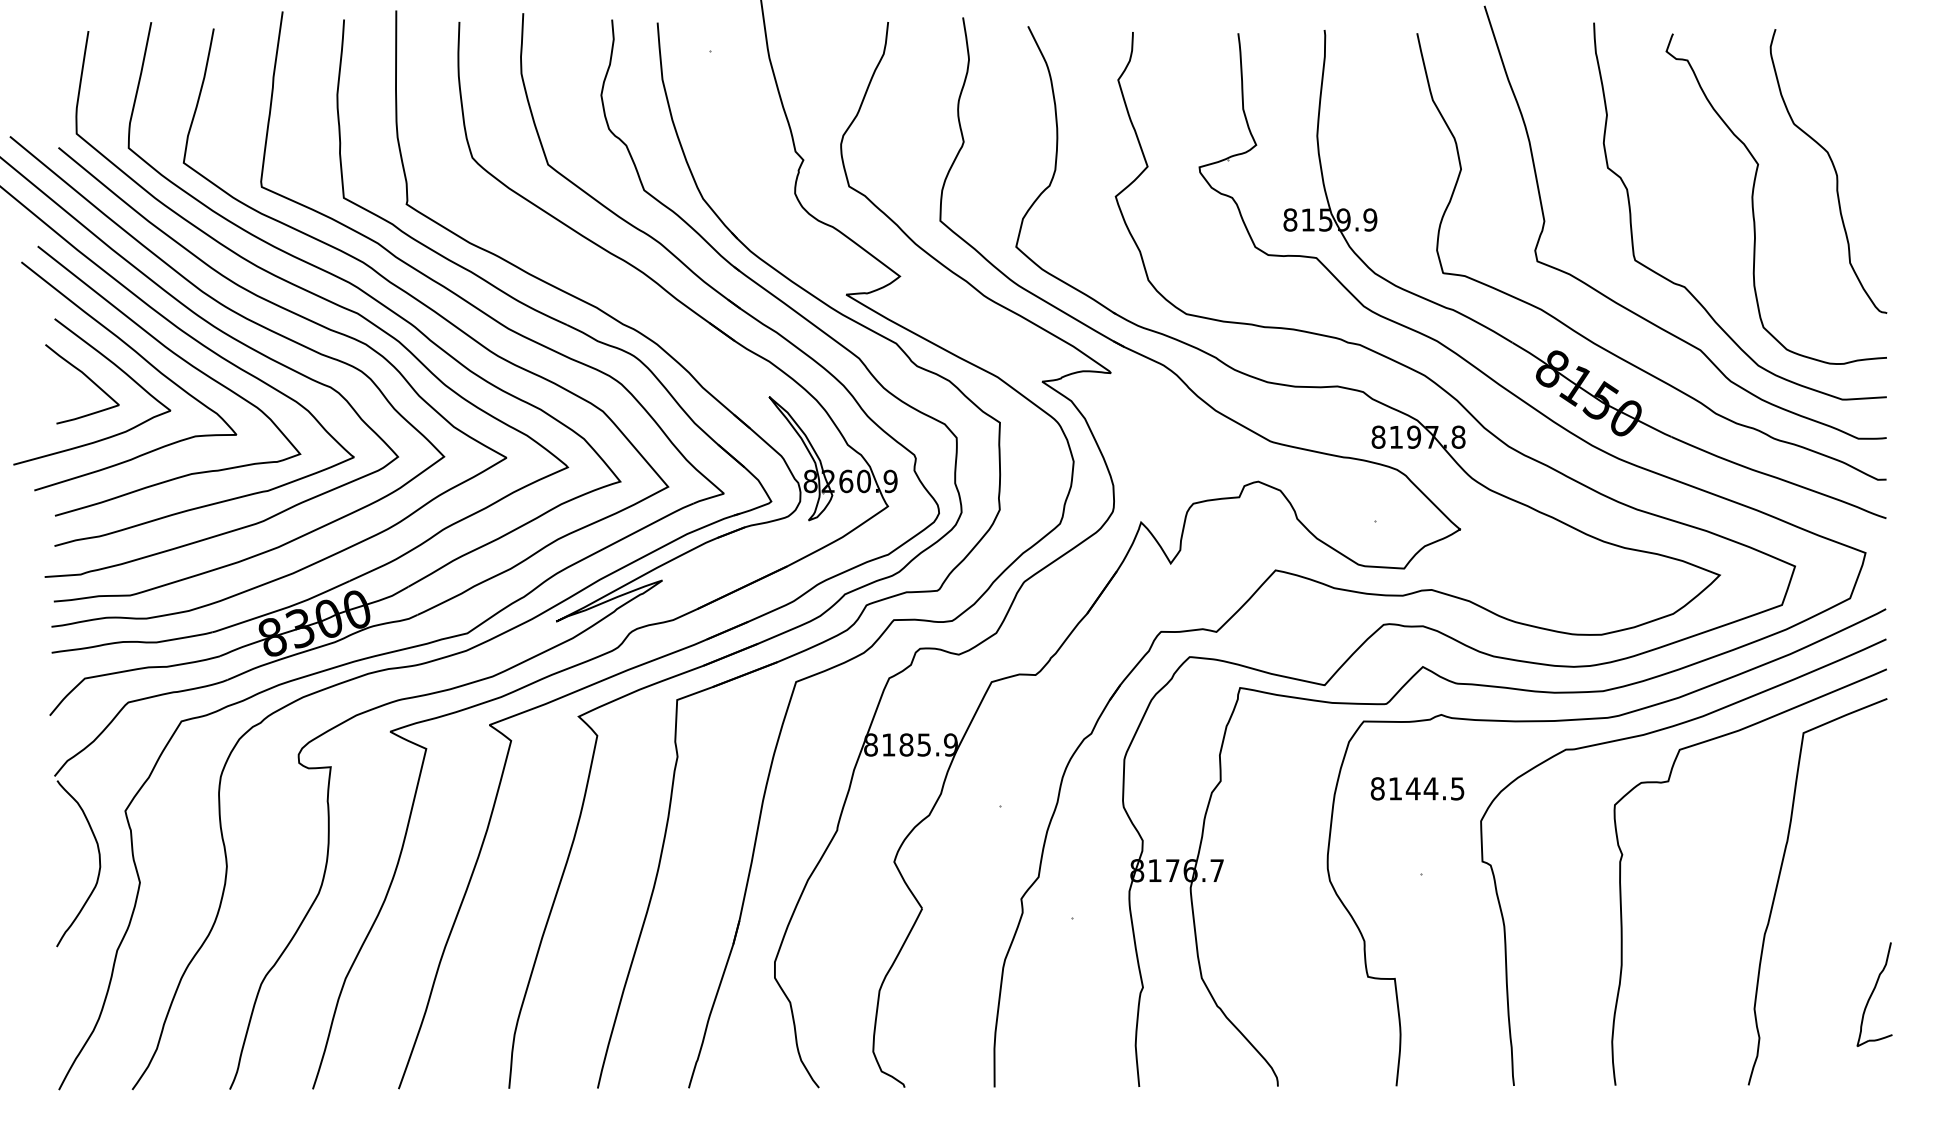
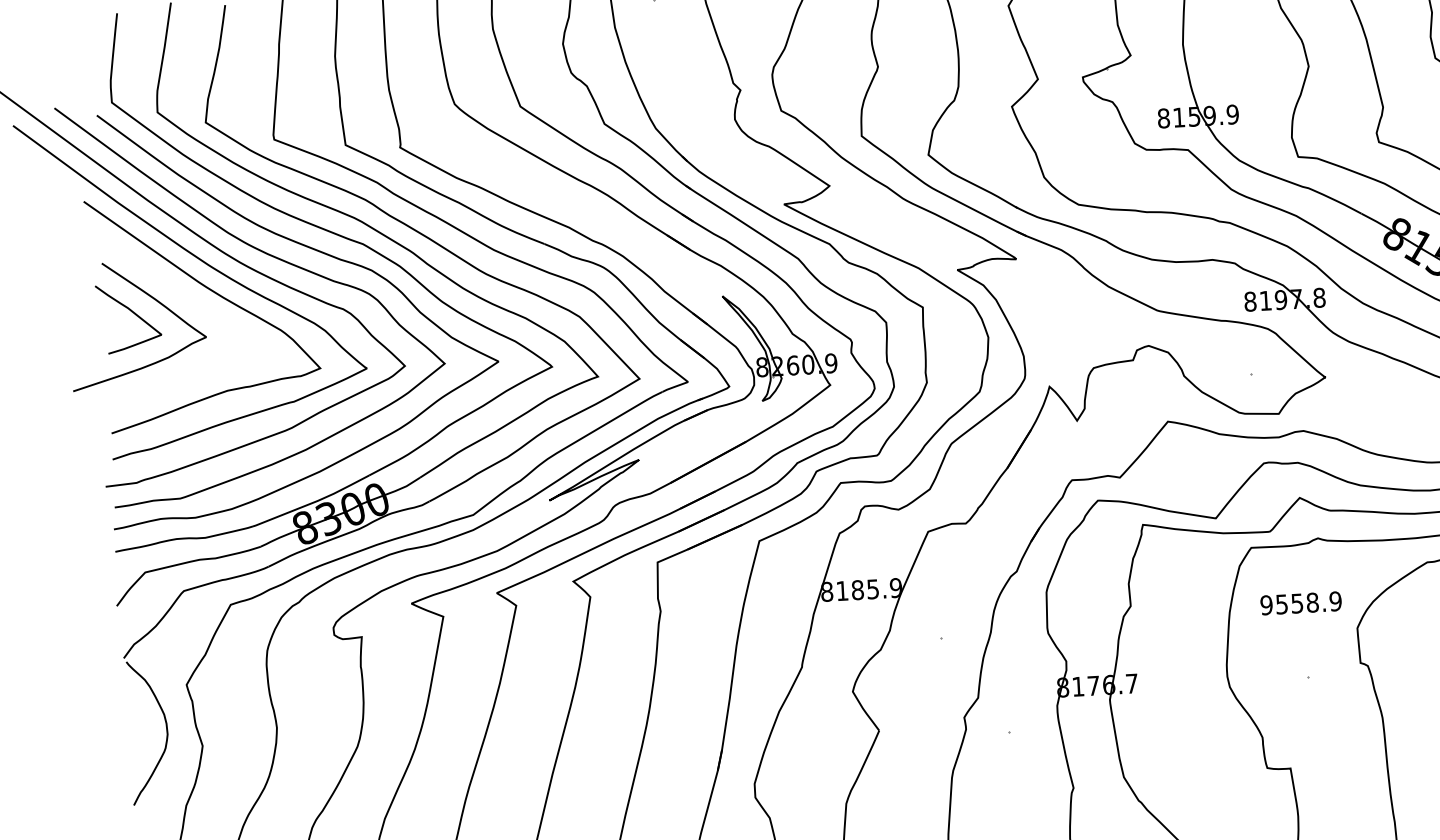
curve: (144, 360) -> (181, 295), removed
text: (1417, 788) -> (1300, 603), 8144.5 -> 9558.9

